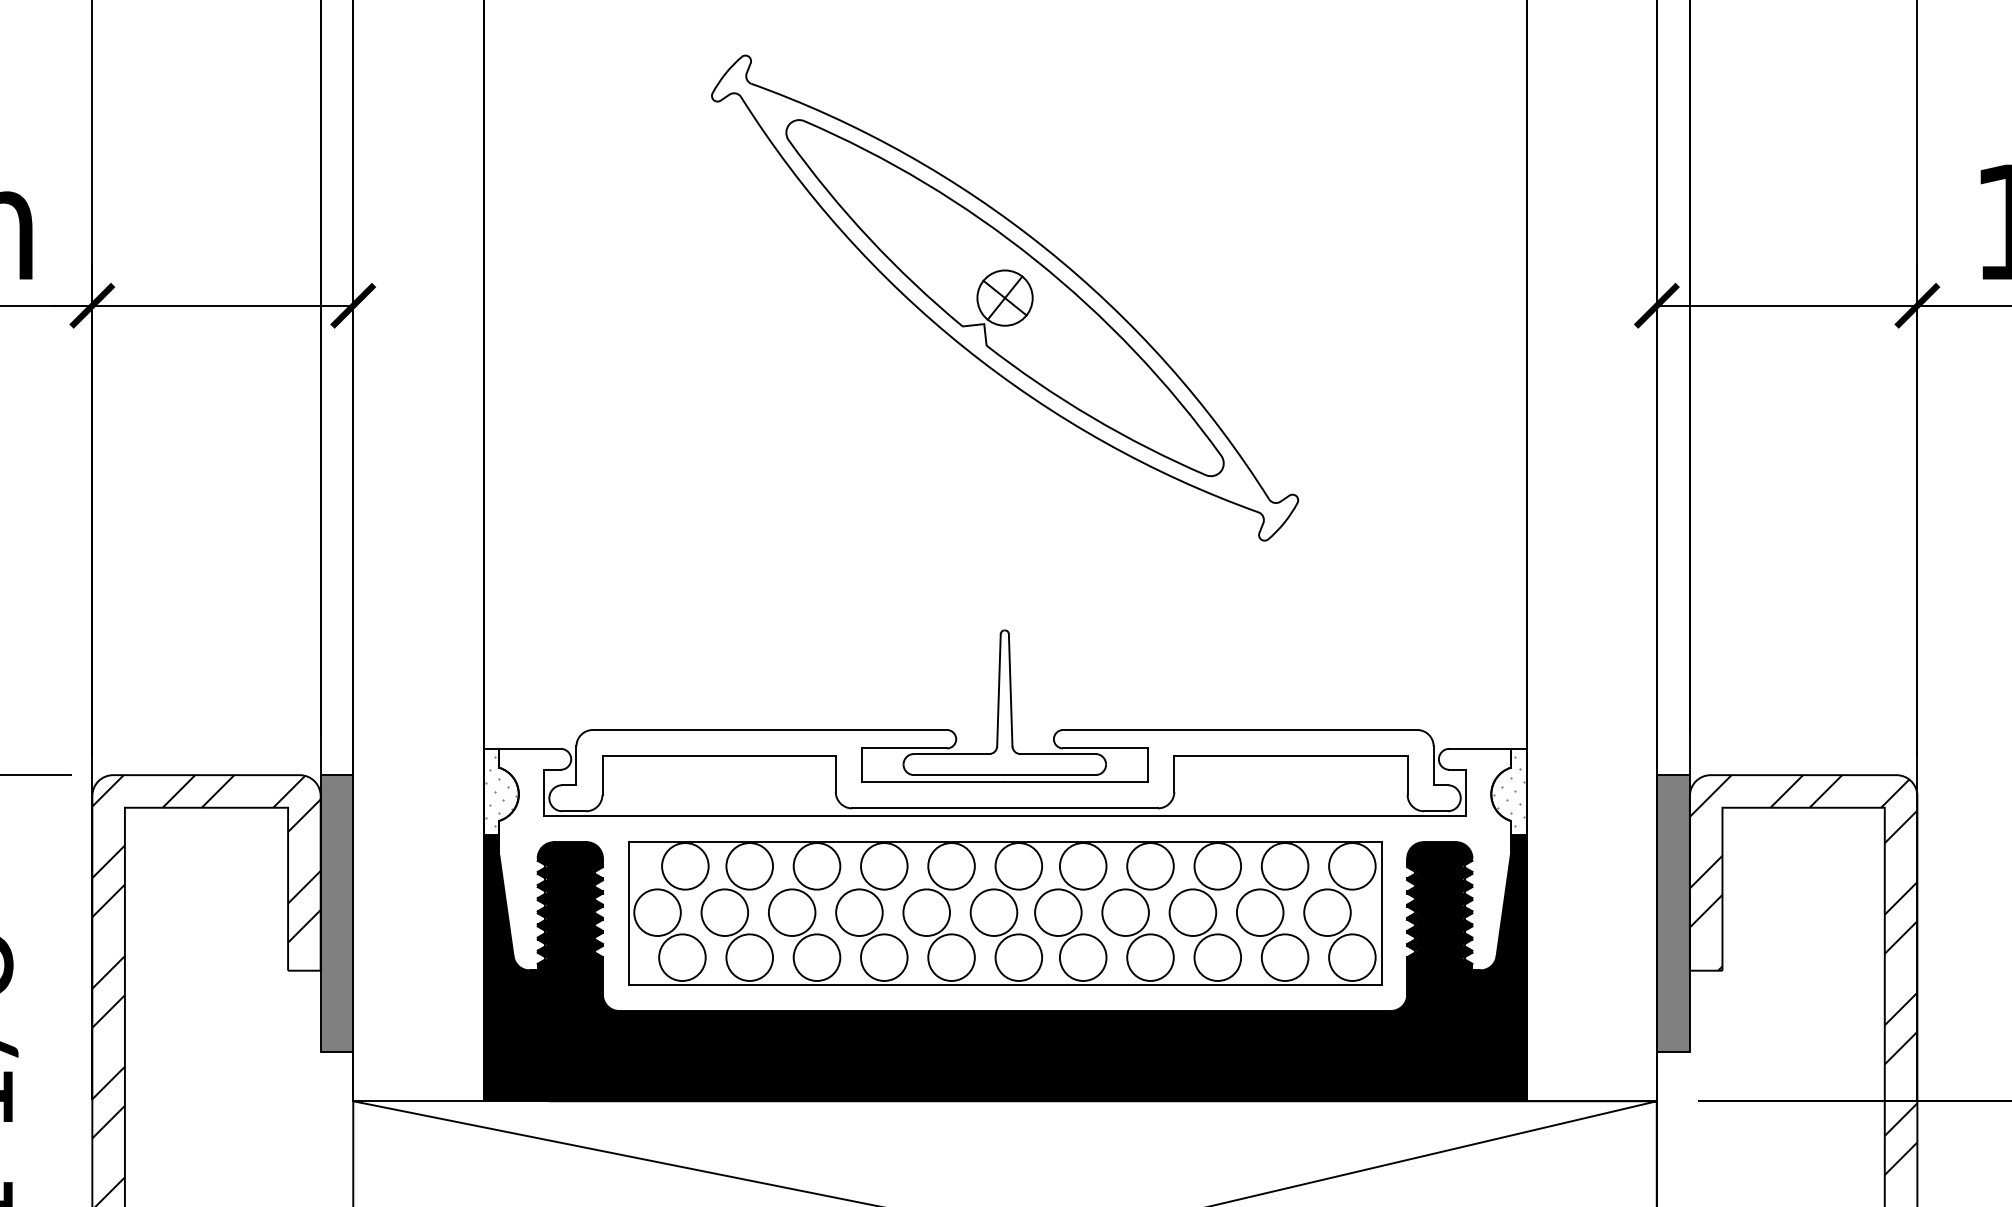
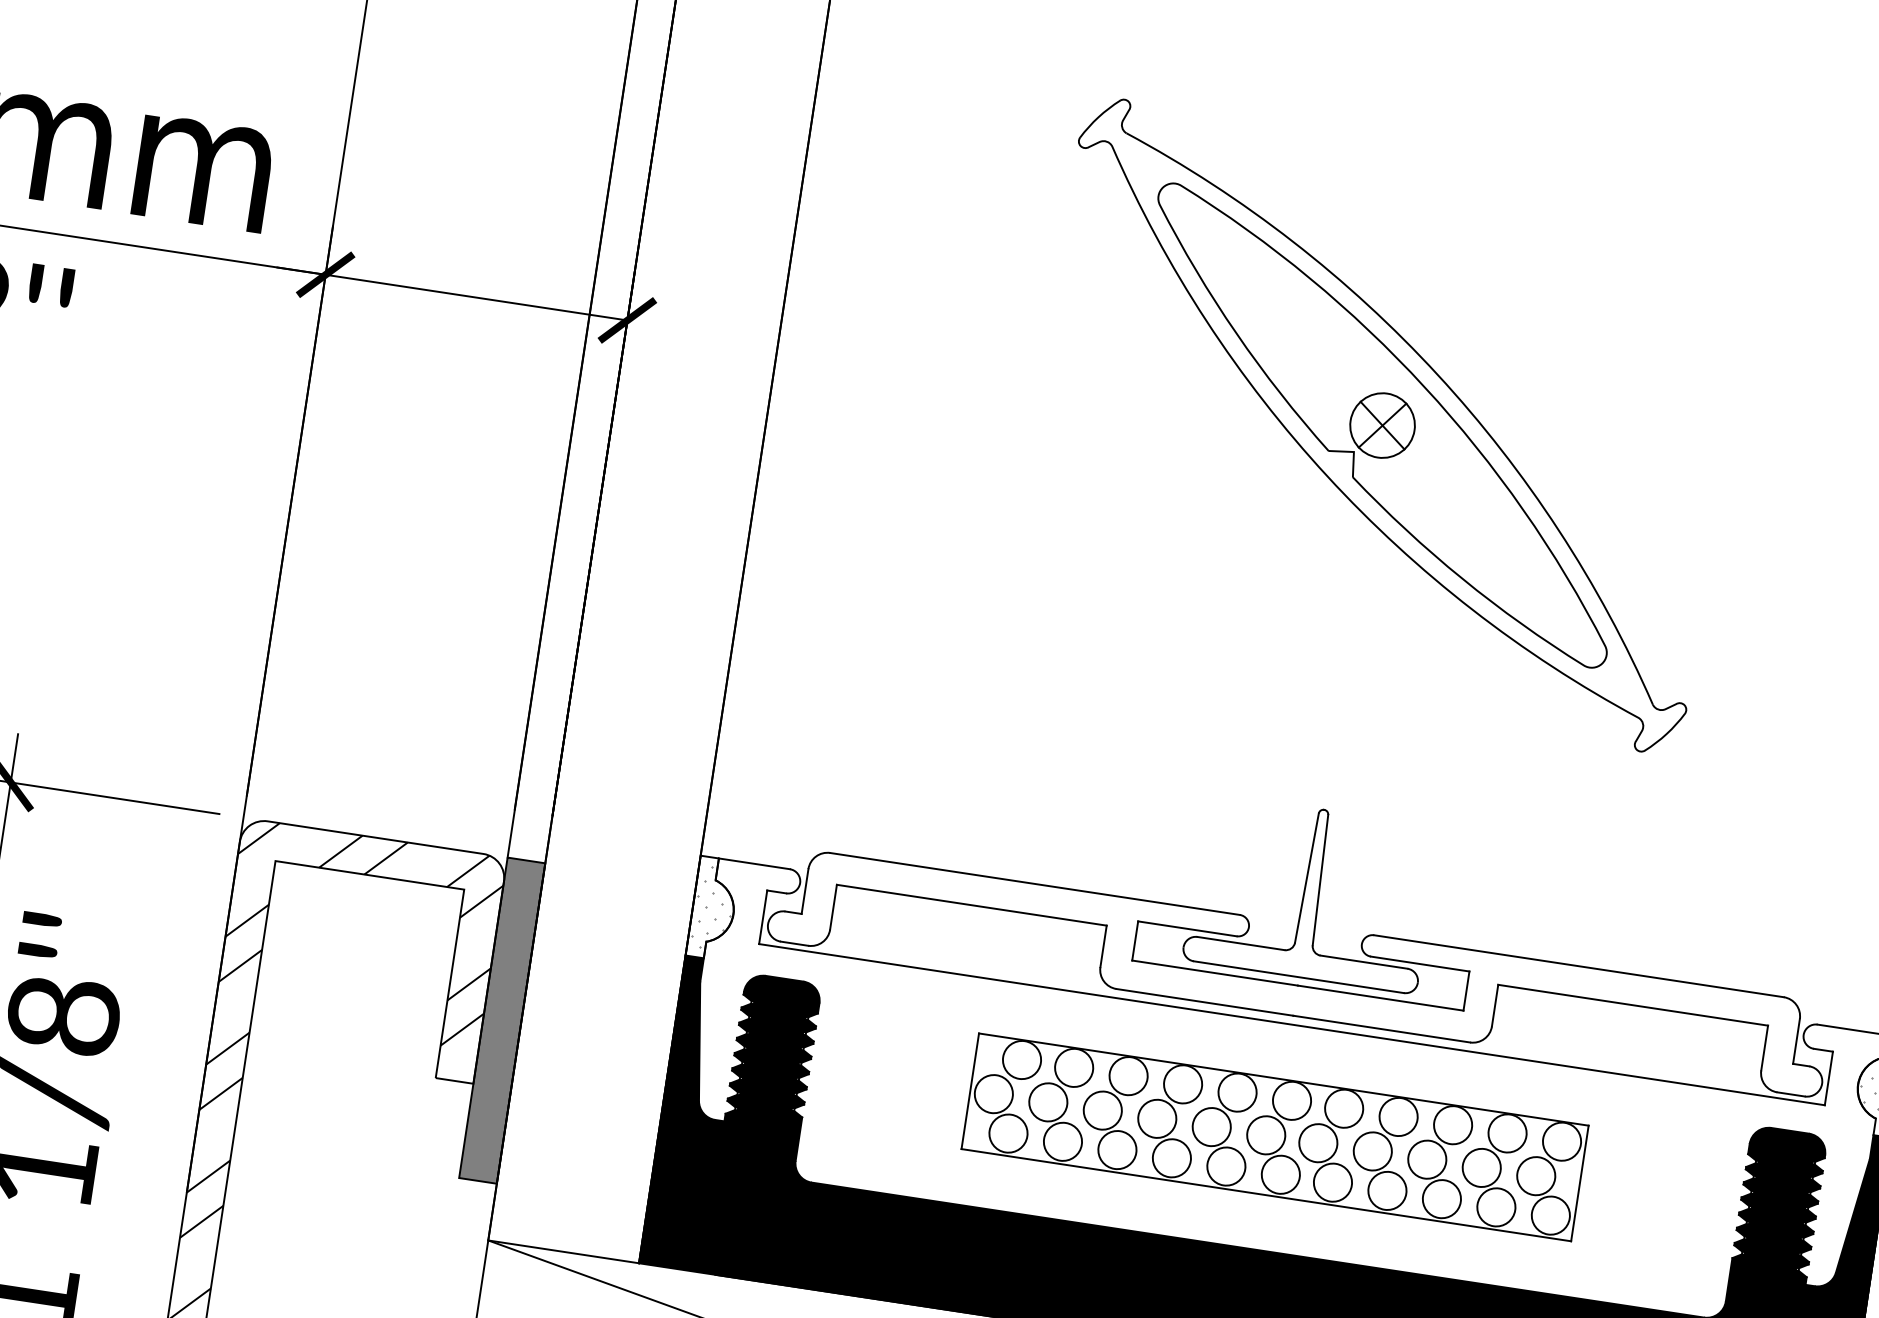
part: (1005, 913) -> (1275, 1137), size x0.7

